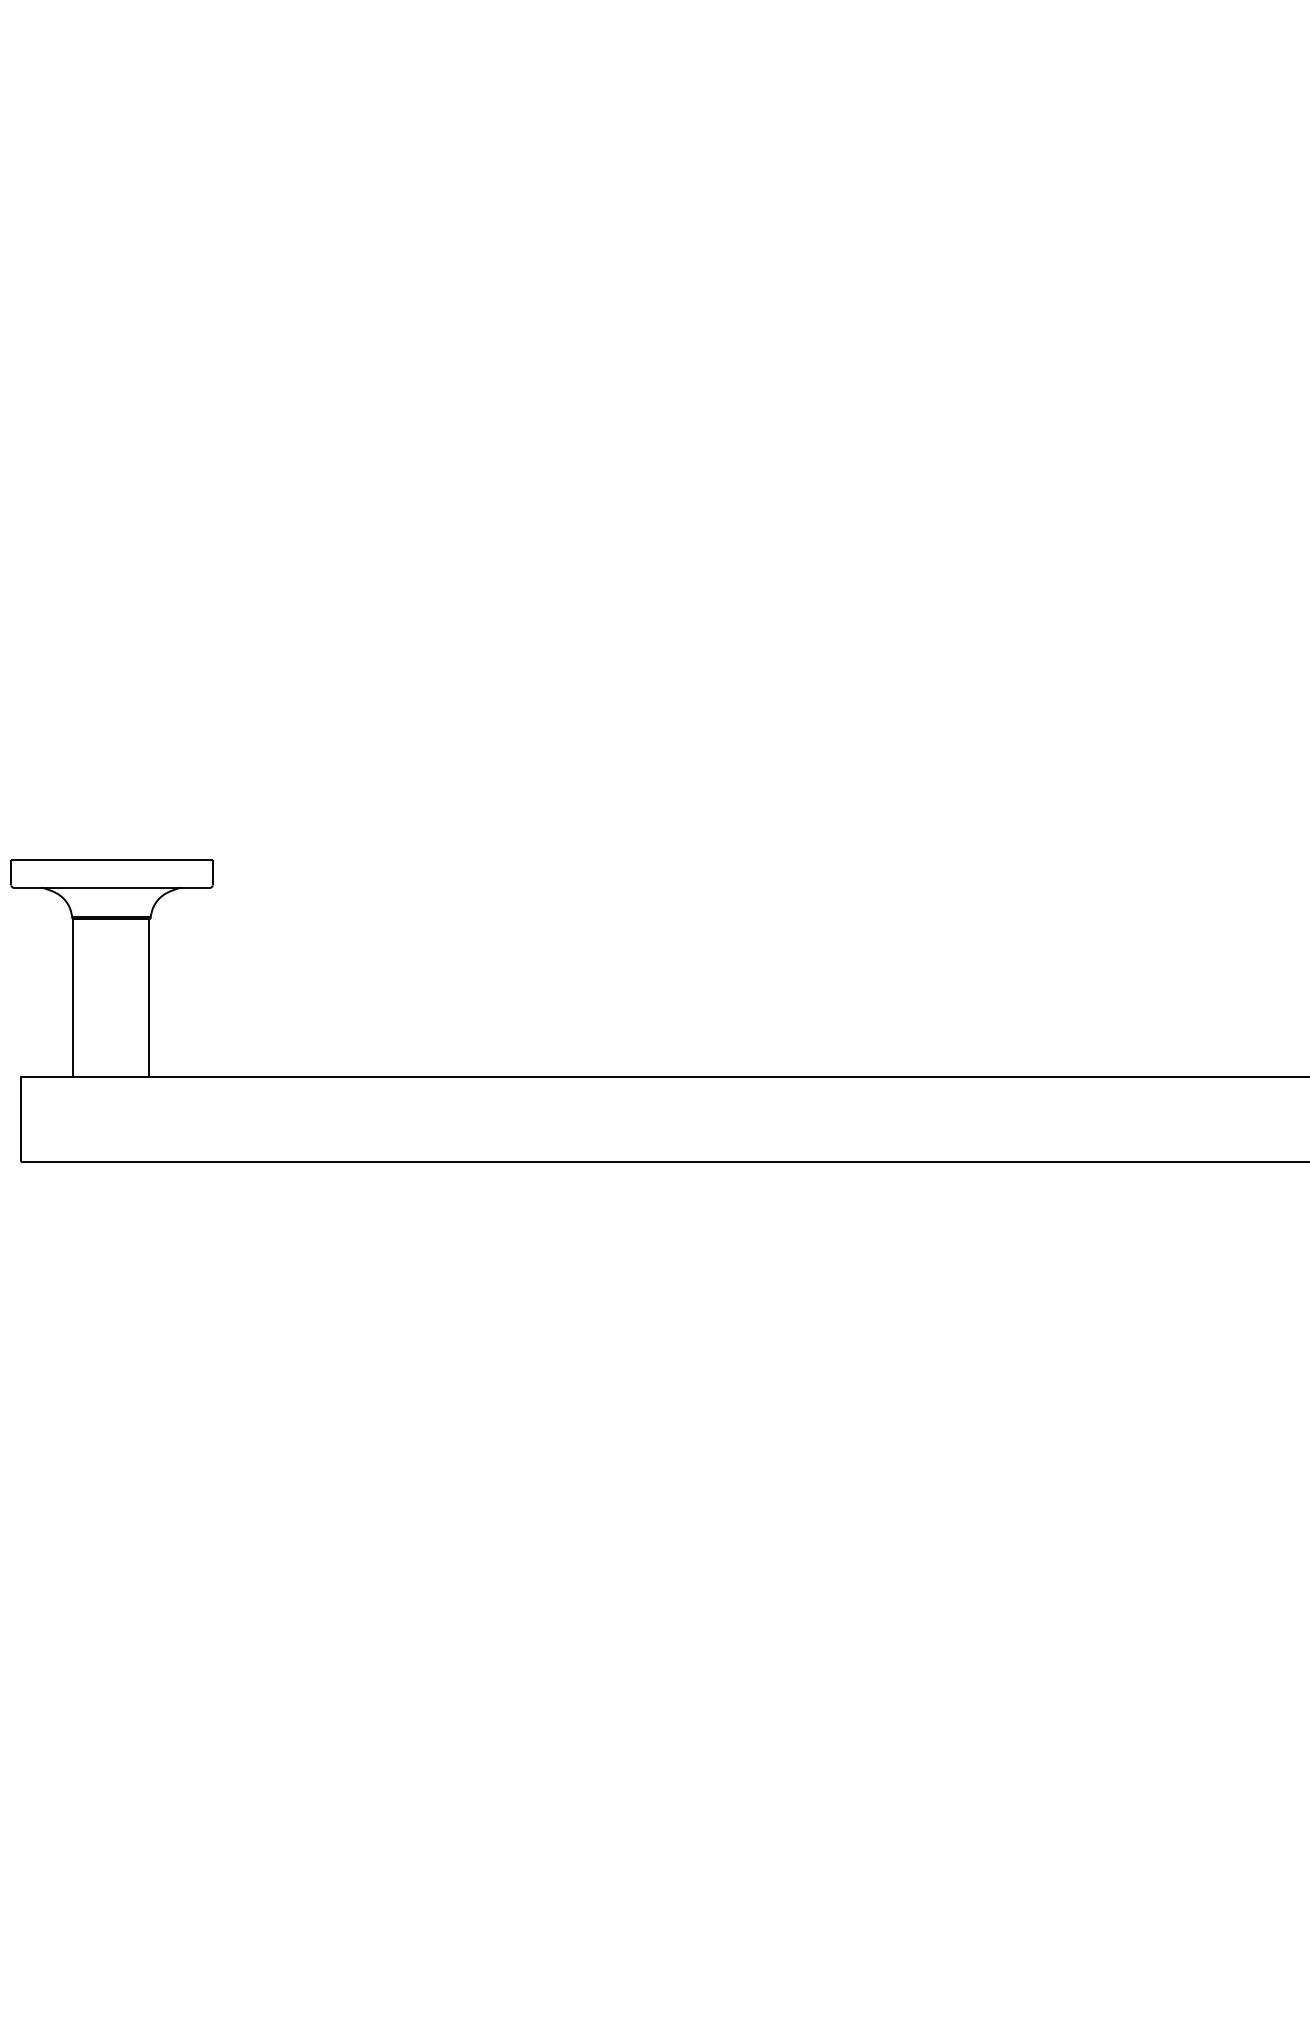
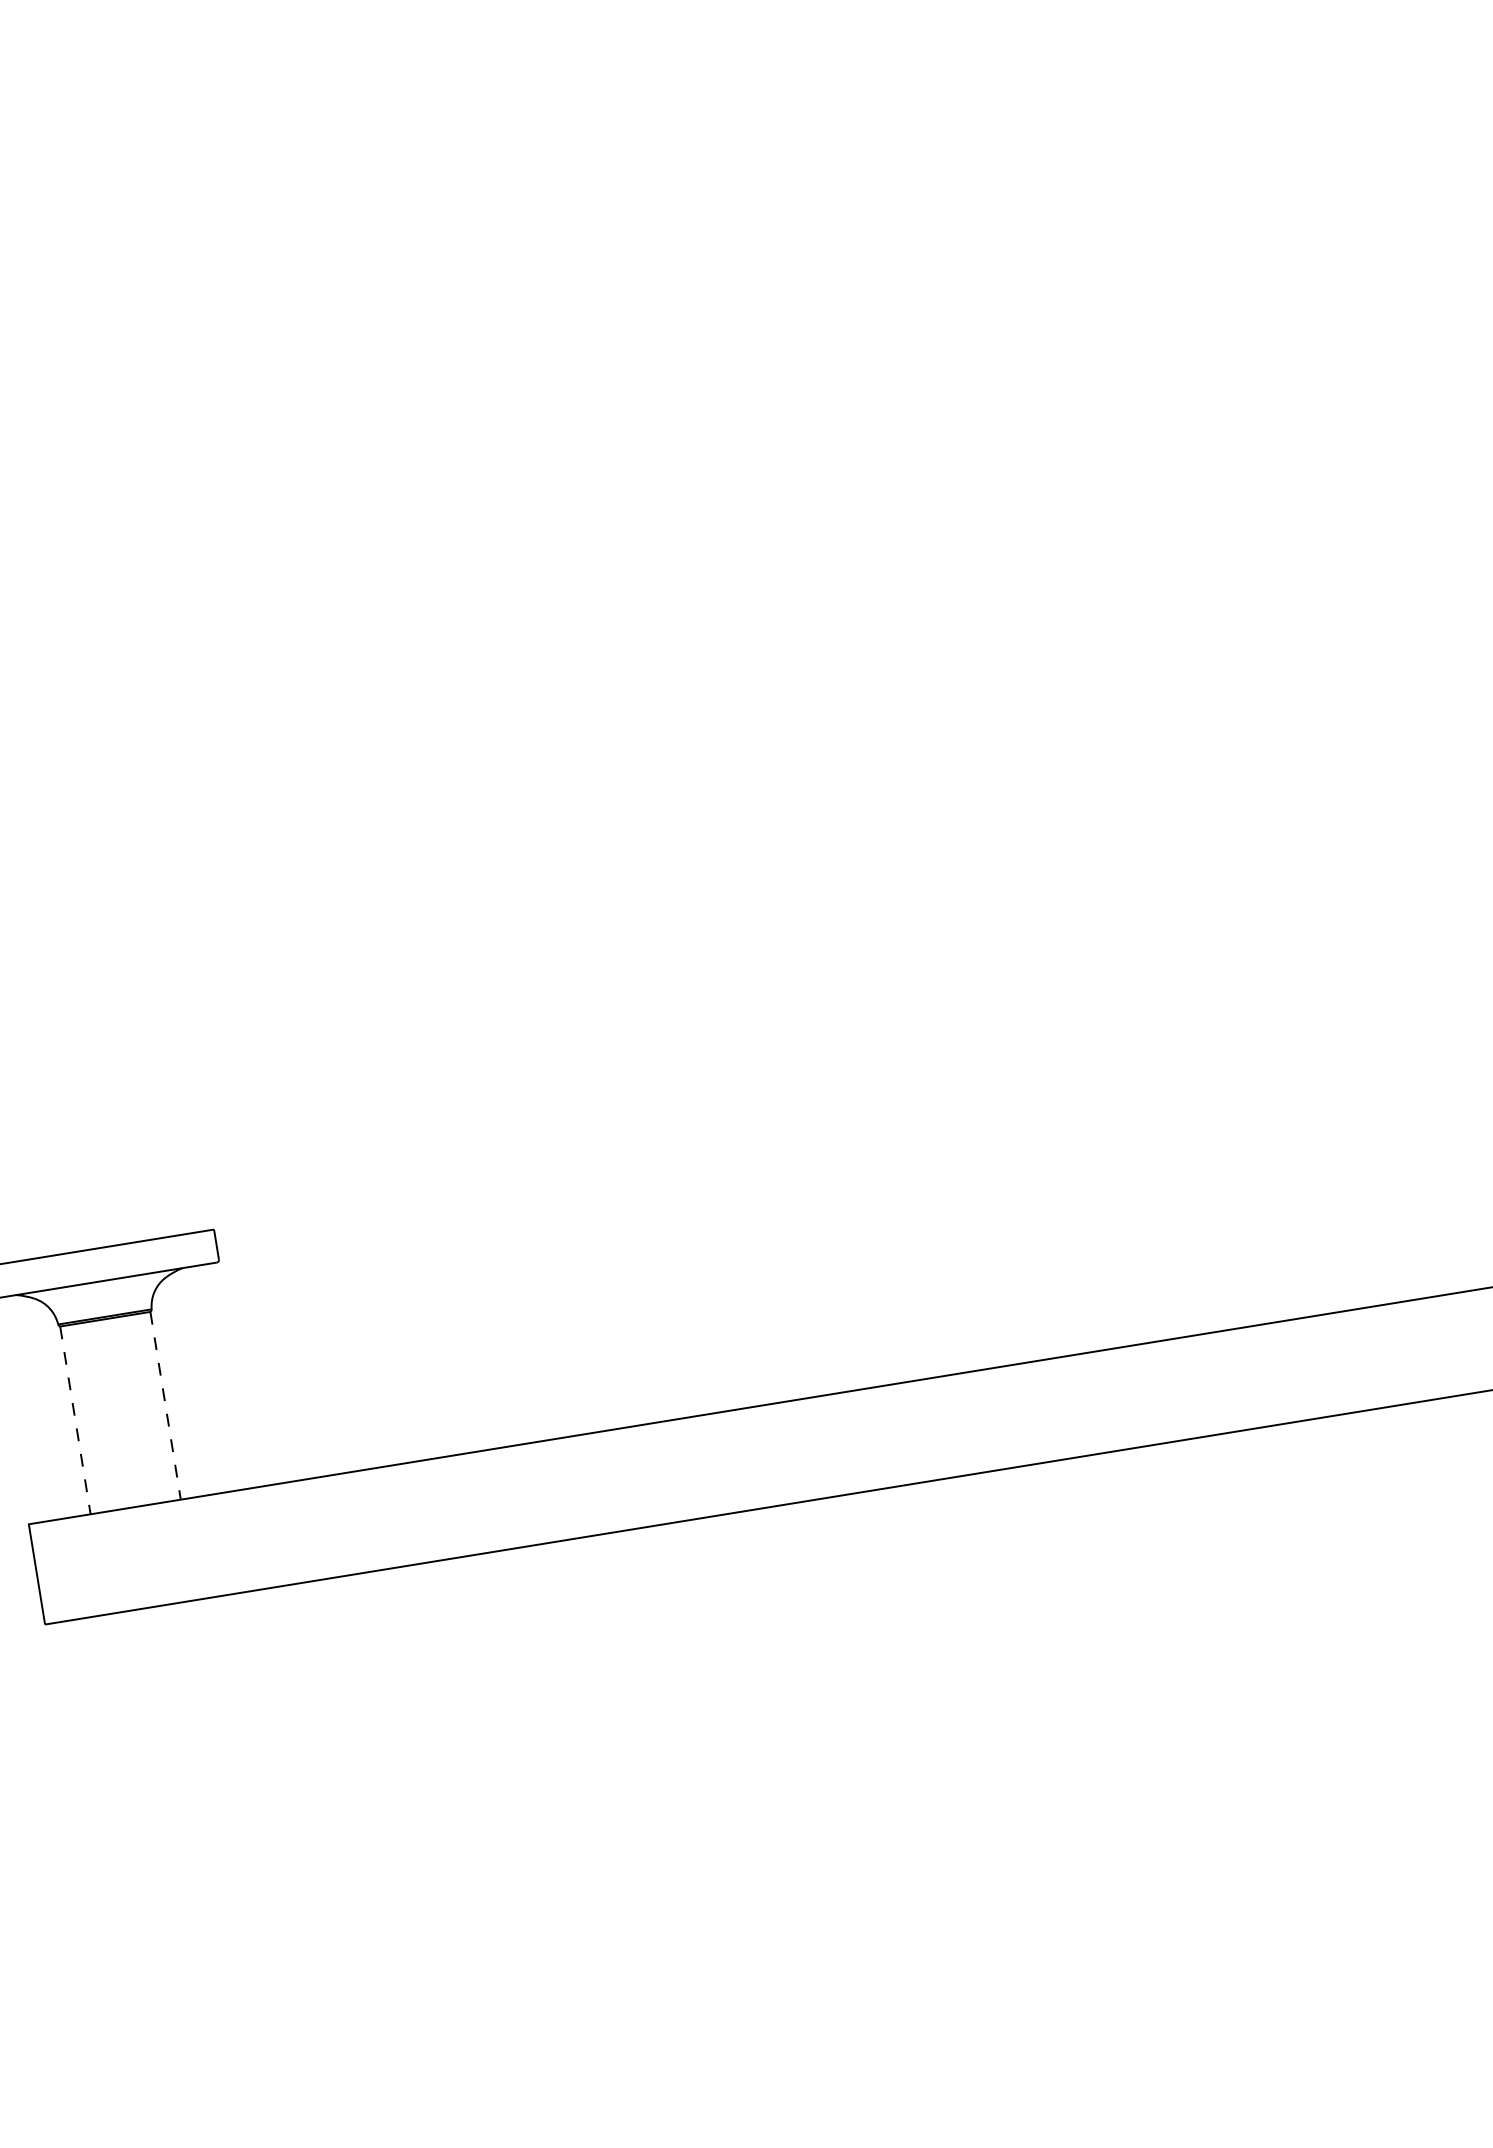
line: (73, 998) -> (75, 1420), solid -> dashed
line: (149, 998) -> (165, 1405), solid -> dashed

